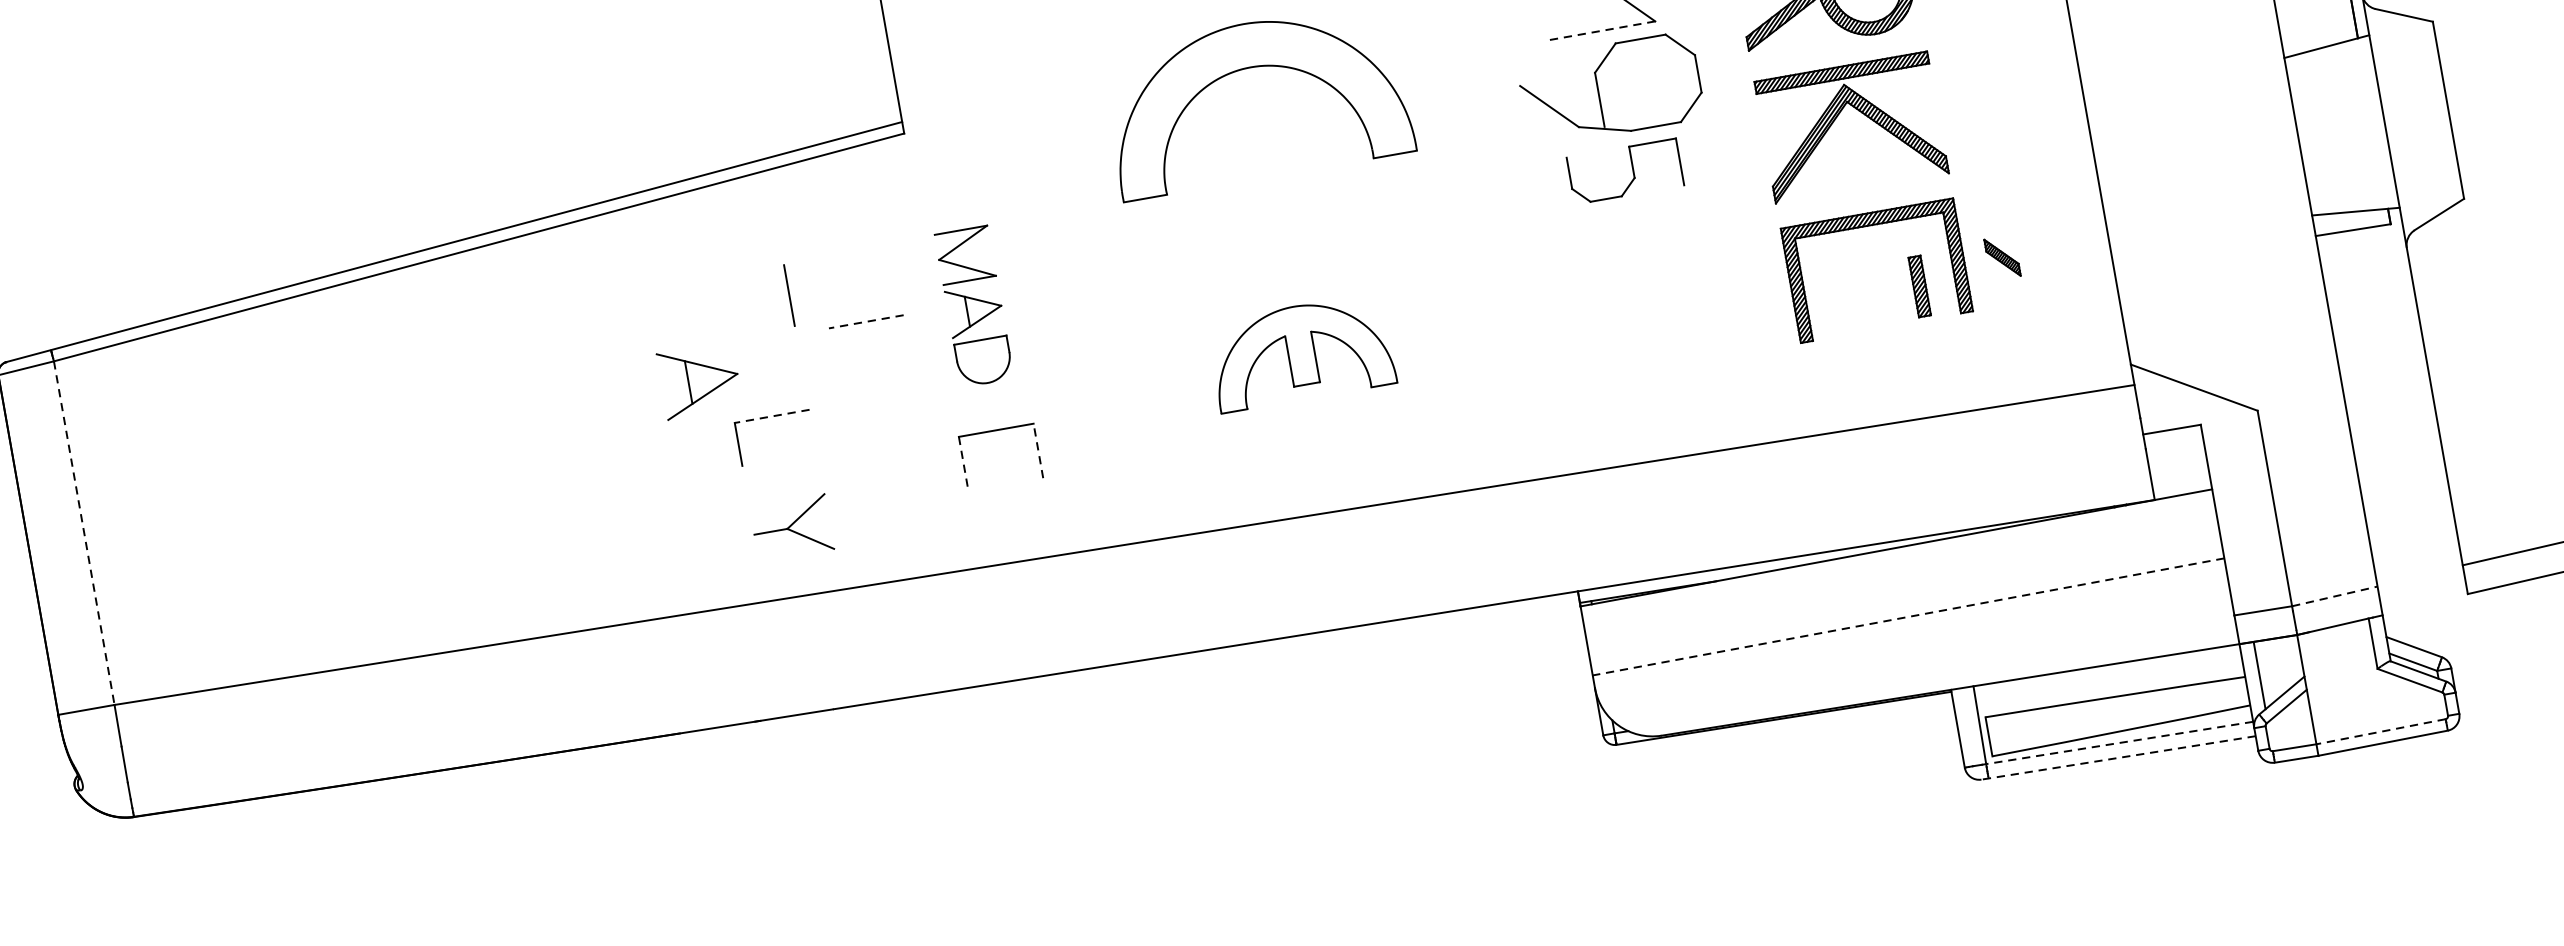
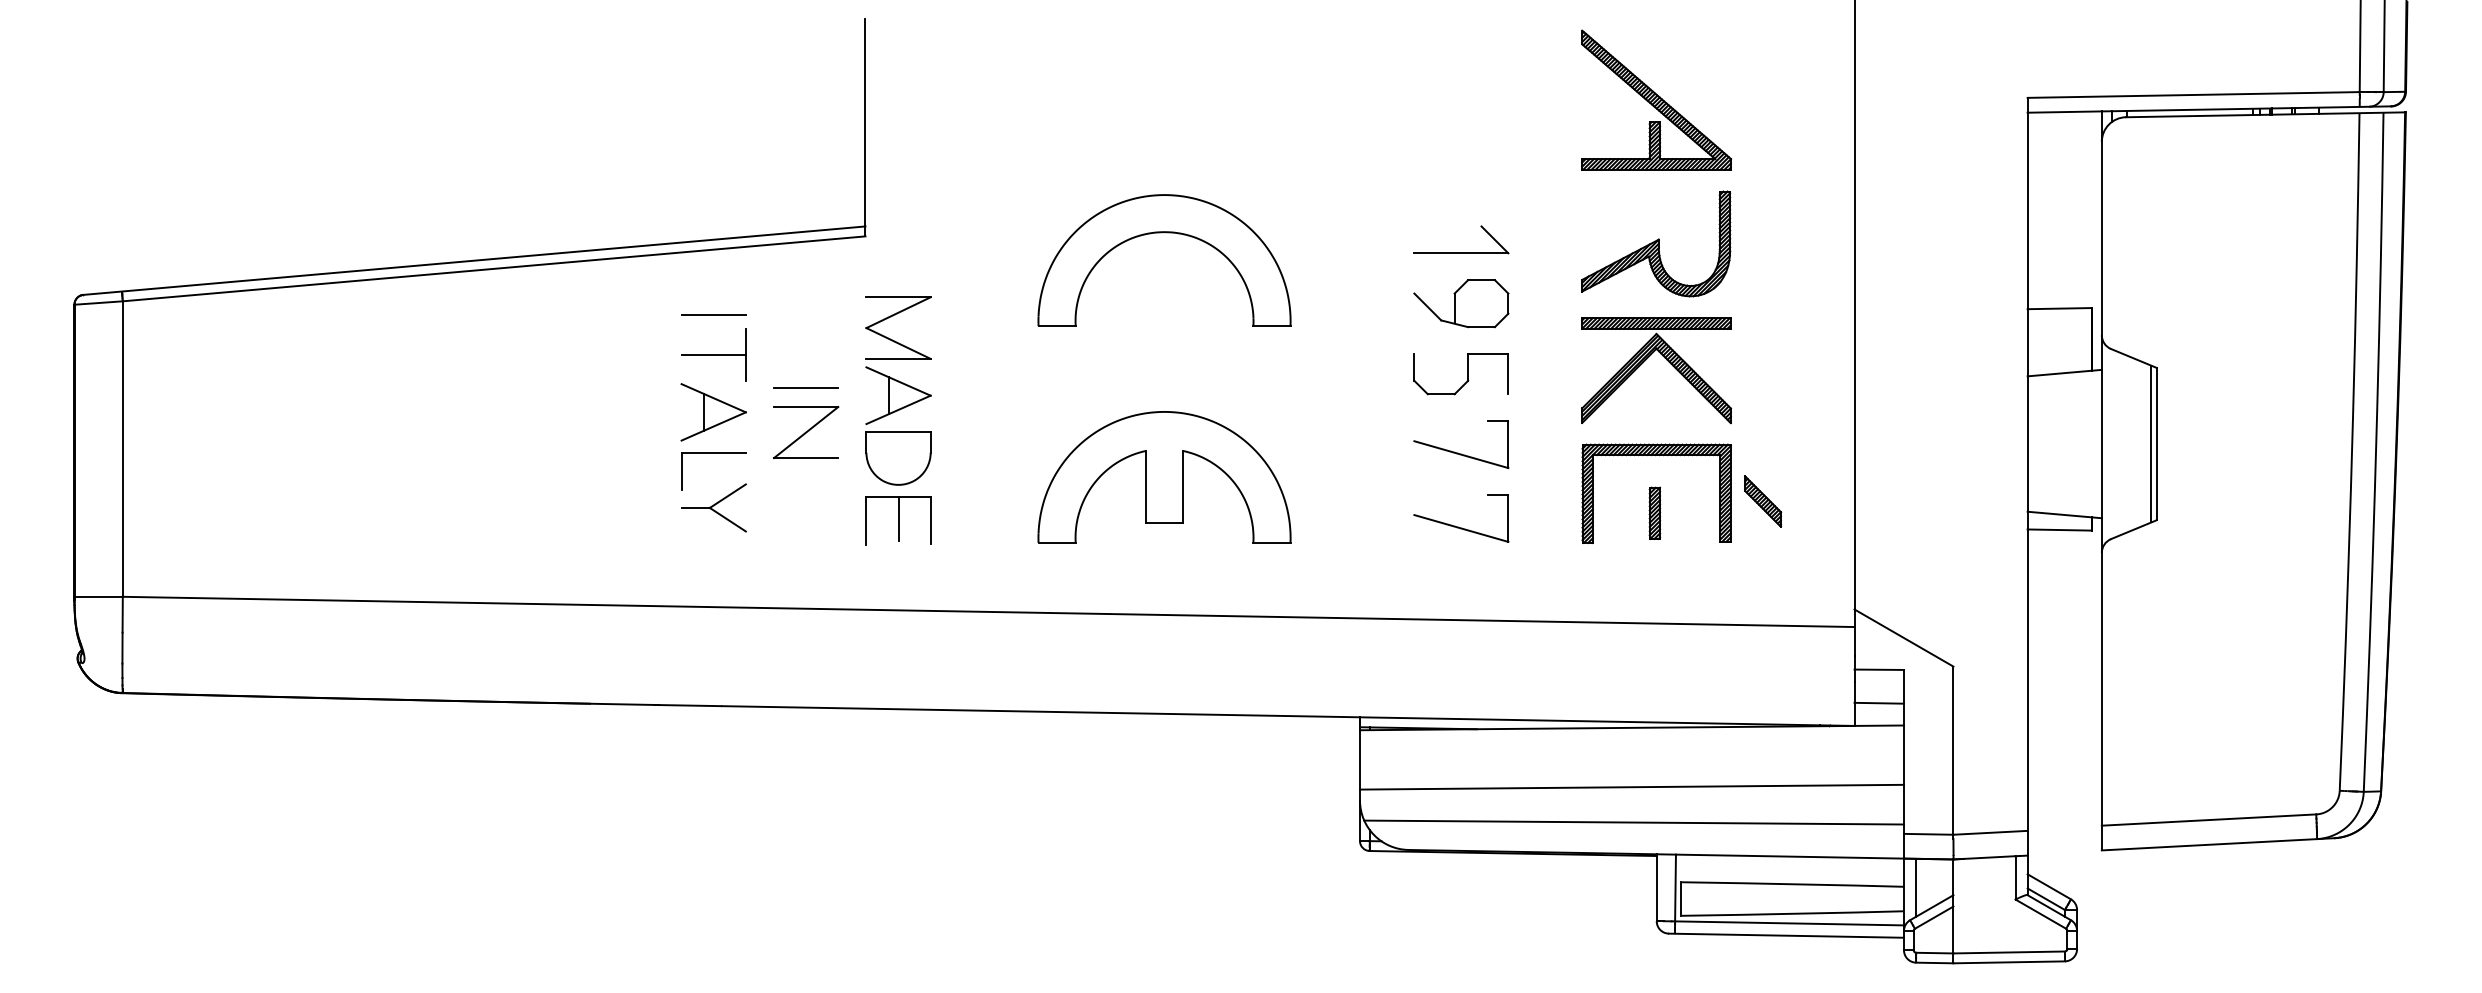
line: (1600, 31) -> (1461, 253), dashed -> solid
part: (1611, 89) -> (1461, 303), size x0.62
line: (2442, 110) -> (2151, 443), added
line: (743, 255) -> (713, 314), added
part: (2002, 257) -> (1763, 501), size x1.43
part: (1638, 263) -> (1458, 452), added
part: (1919, 285) -> (1654, 512), moved
line: (751, 302) -> (713, 354), added
part: (974, 305) -> (898, 390), size x1.43
line: (865, 321) -> (805, 387), dashed -> solid
part: (1653, 349) -> (1458, 526), added
part: (1301, 352) -> (1164, 477), size x1.67
part: (875, 373) -> (806, 432), added
part: (699, 380) -> (713, 412), moved
line: (771, 416) -> (713, 452), dashed -> solid
line: (1038, 450) -> (930, 520), dashed -> solid
line: (1000, 455) -> (898, 519), added
line: (963, 464) -> (866, 521), dashed -> solid
line: (2178, 467) -> (1879, 702), added
part: (791, 527) -> (713, 507), moved
line: (83, 533) -> (122, 449), dashed -> solid
line: (2335, 595) -> (1991, 832), dashed -> solid
line: (1908, 617) -> (1631, 787), dashed -> solid
line: (1918, 657) -> (1634, 822), added
line: (2381, 731) -> (2009, 952), dashed -> solid
line: (2119, 743) -> (1789, 923), dashed -> solid
line: (2118, 757) -> (1786, 935), dashed -> solid

